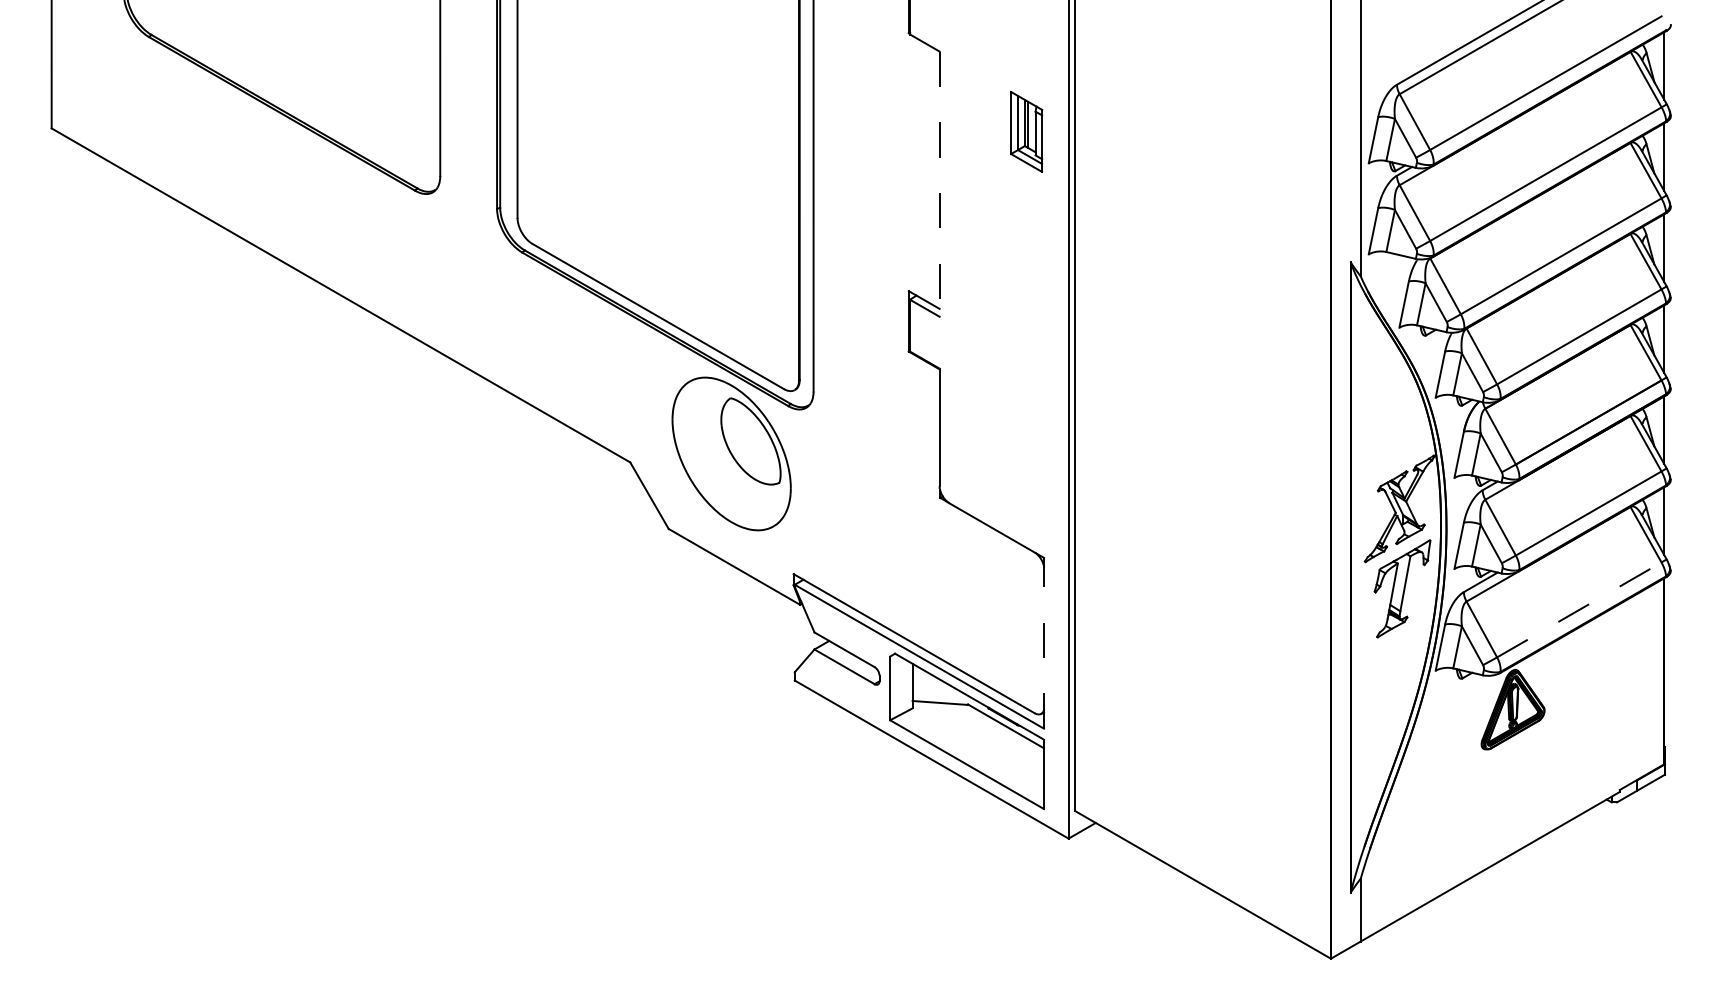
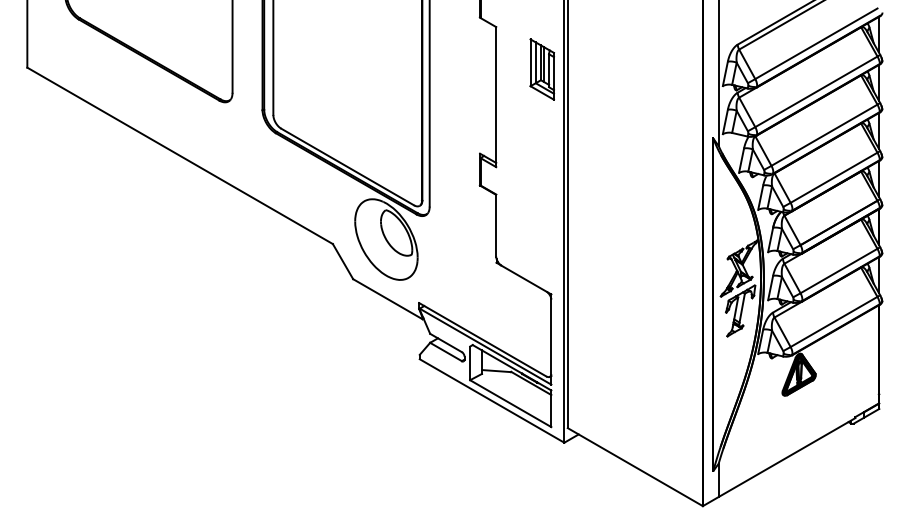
part: (1025, 131) -> (541, 69), size x1.43
line: (940, 184) -> (496, 97), dashed -> solid
line: (1580, 609) -> (834, 321), dashed -> solid
line: (1044, 643) -> (551, 339), dashed -> solid

